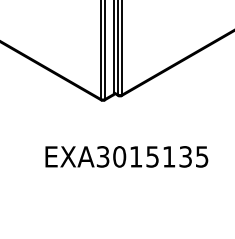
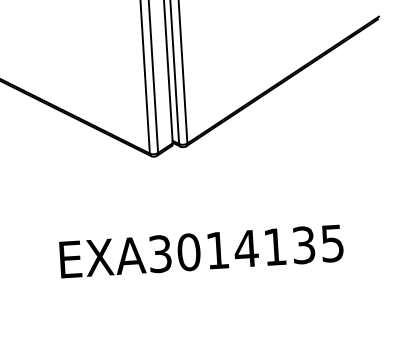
text: (152, 156) -> (246, 248), EXA3015135 -> EXA3014135

